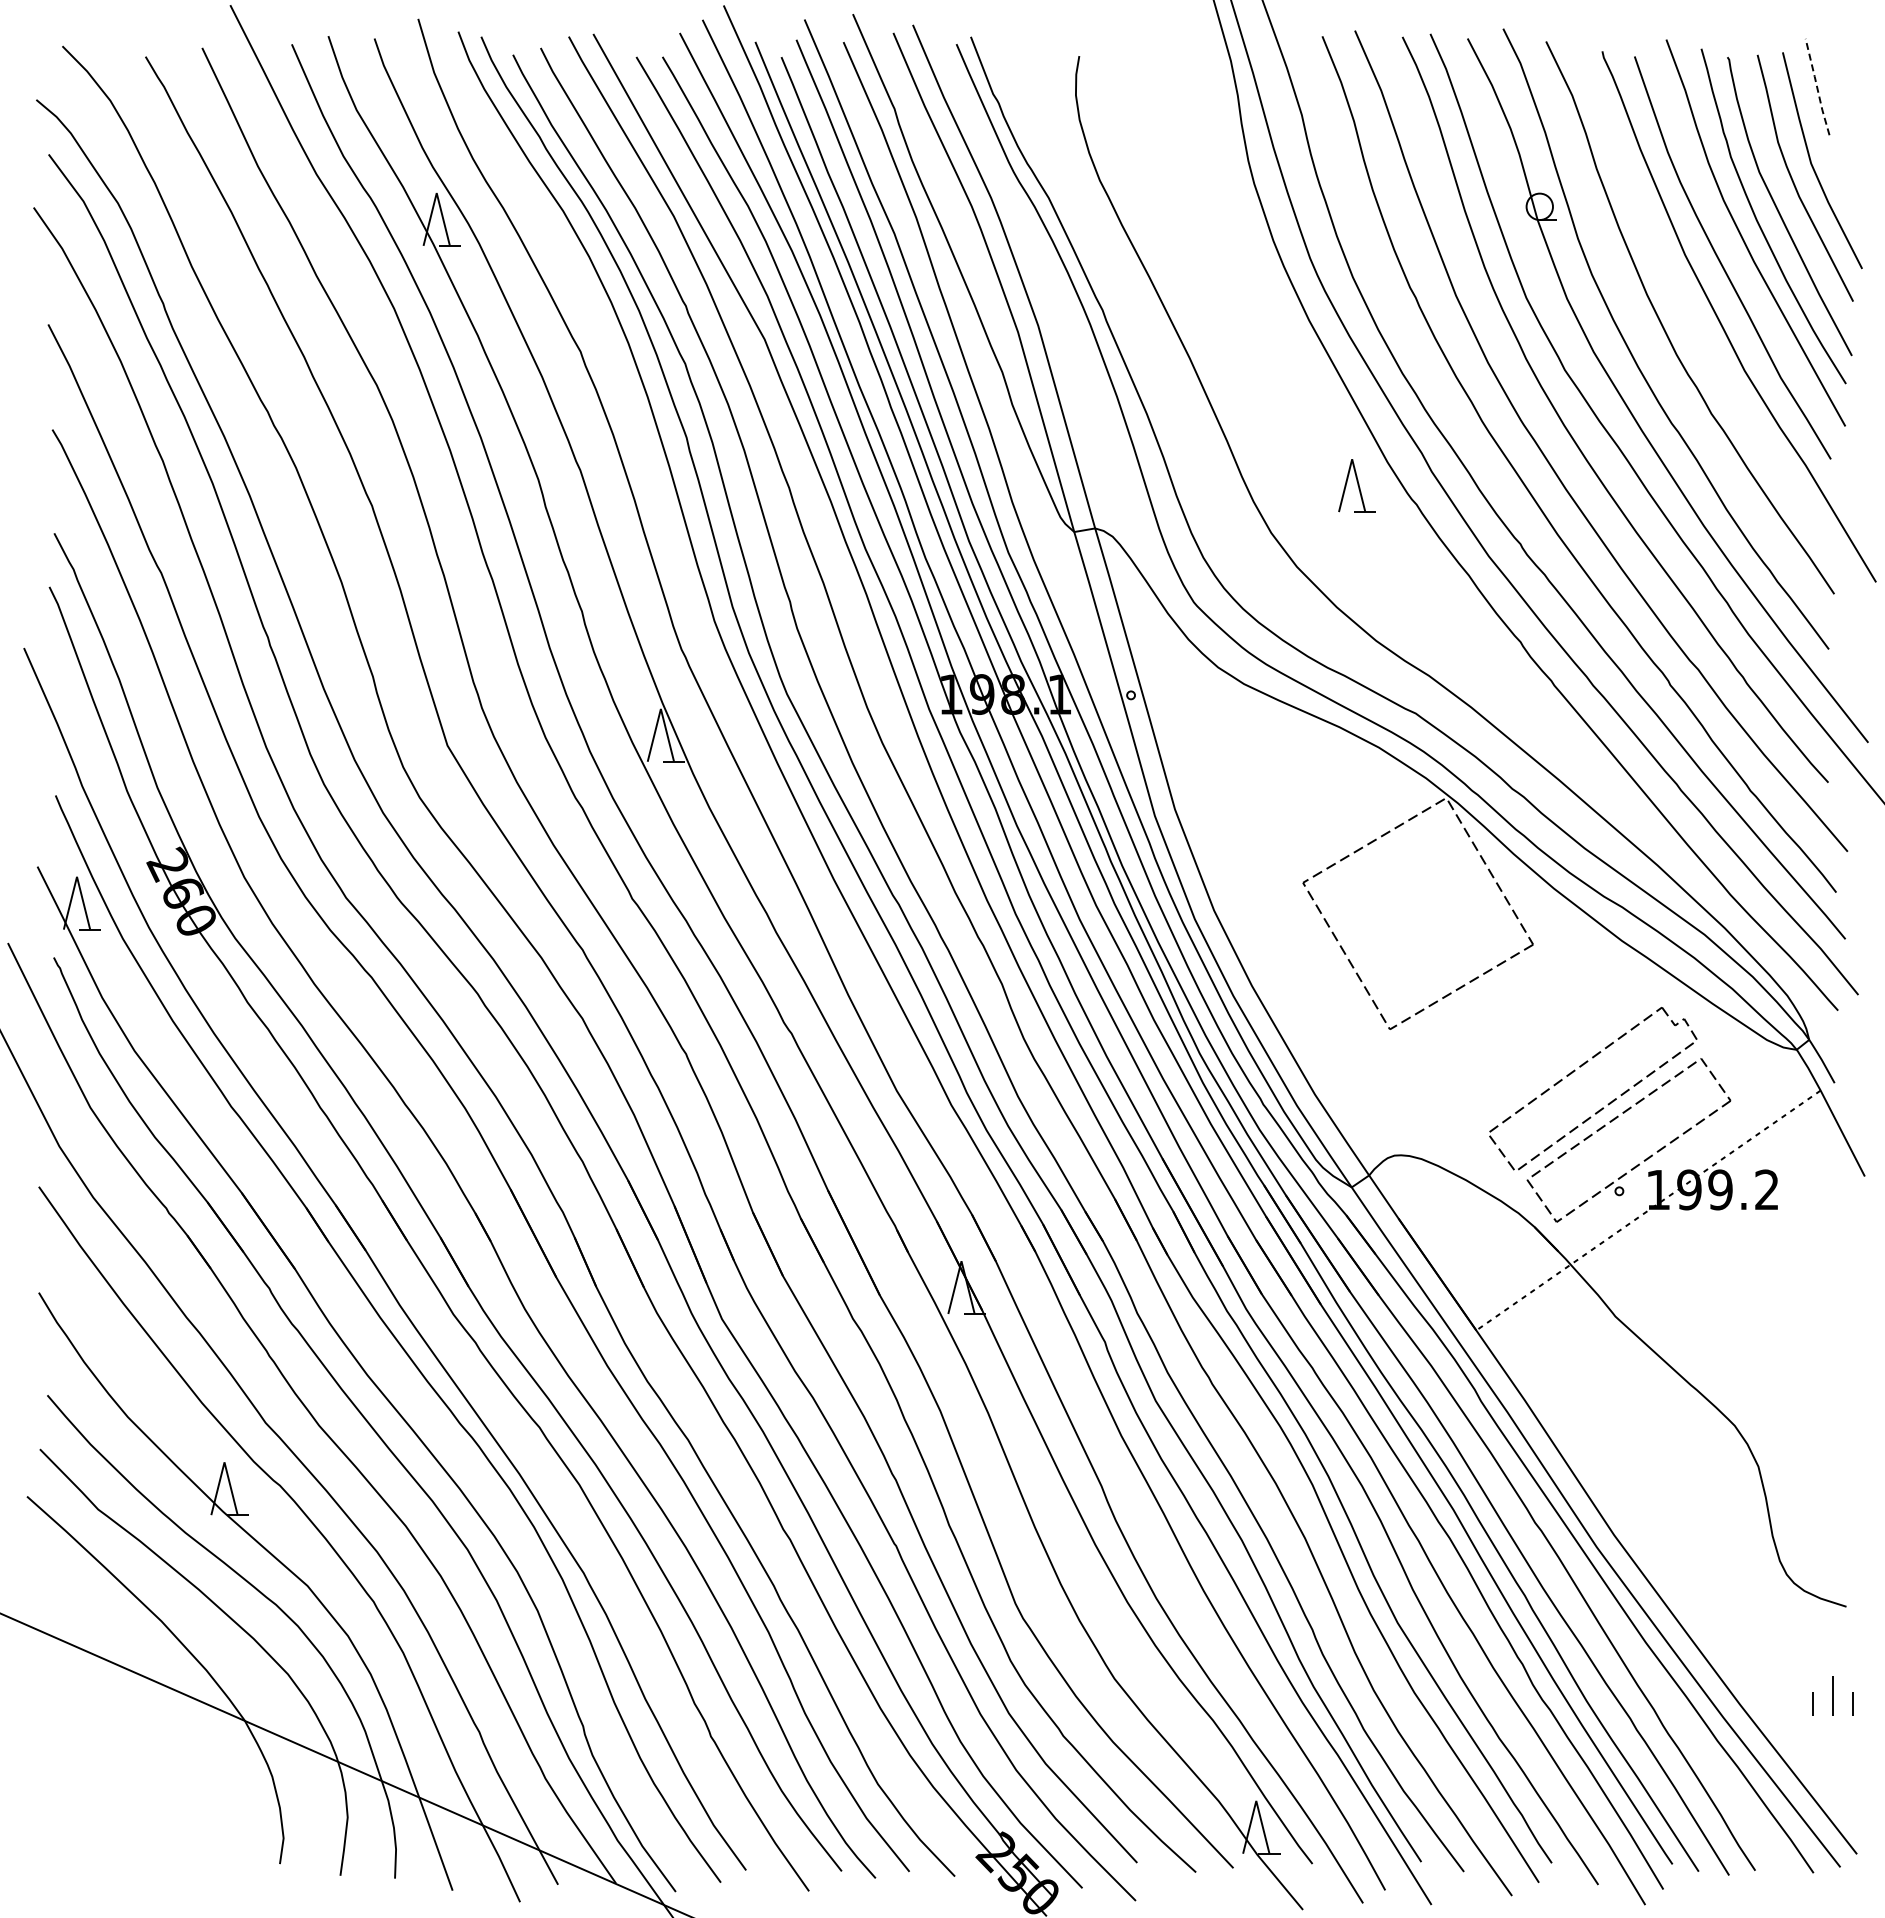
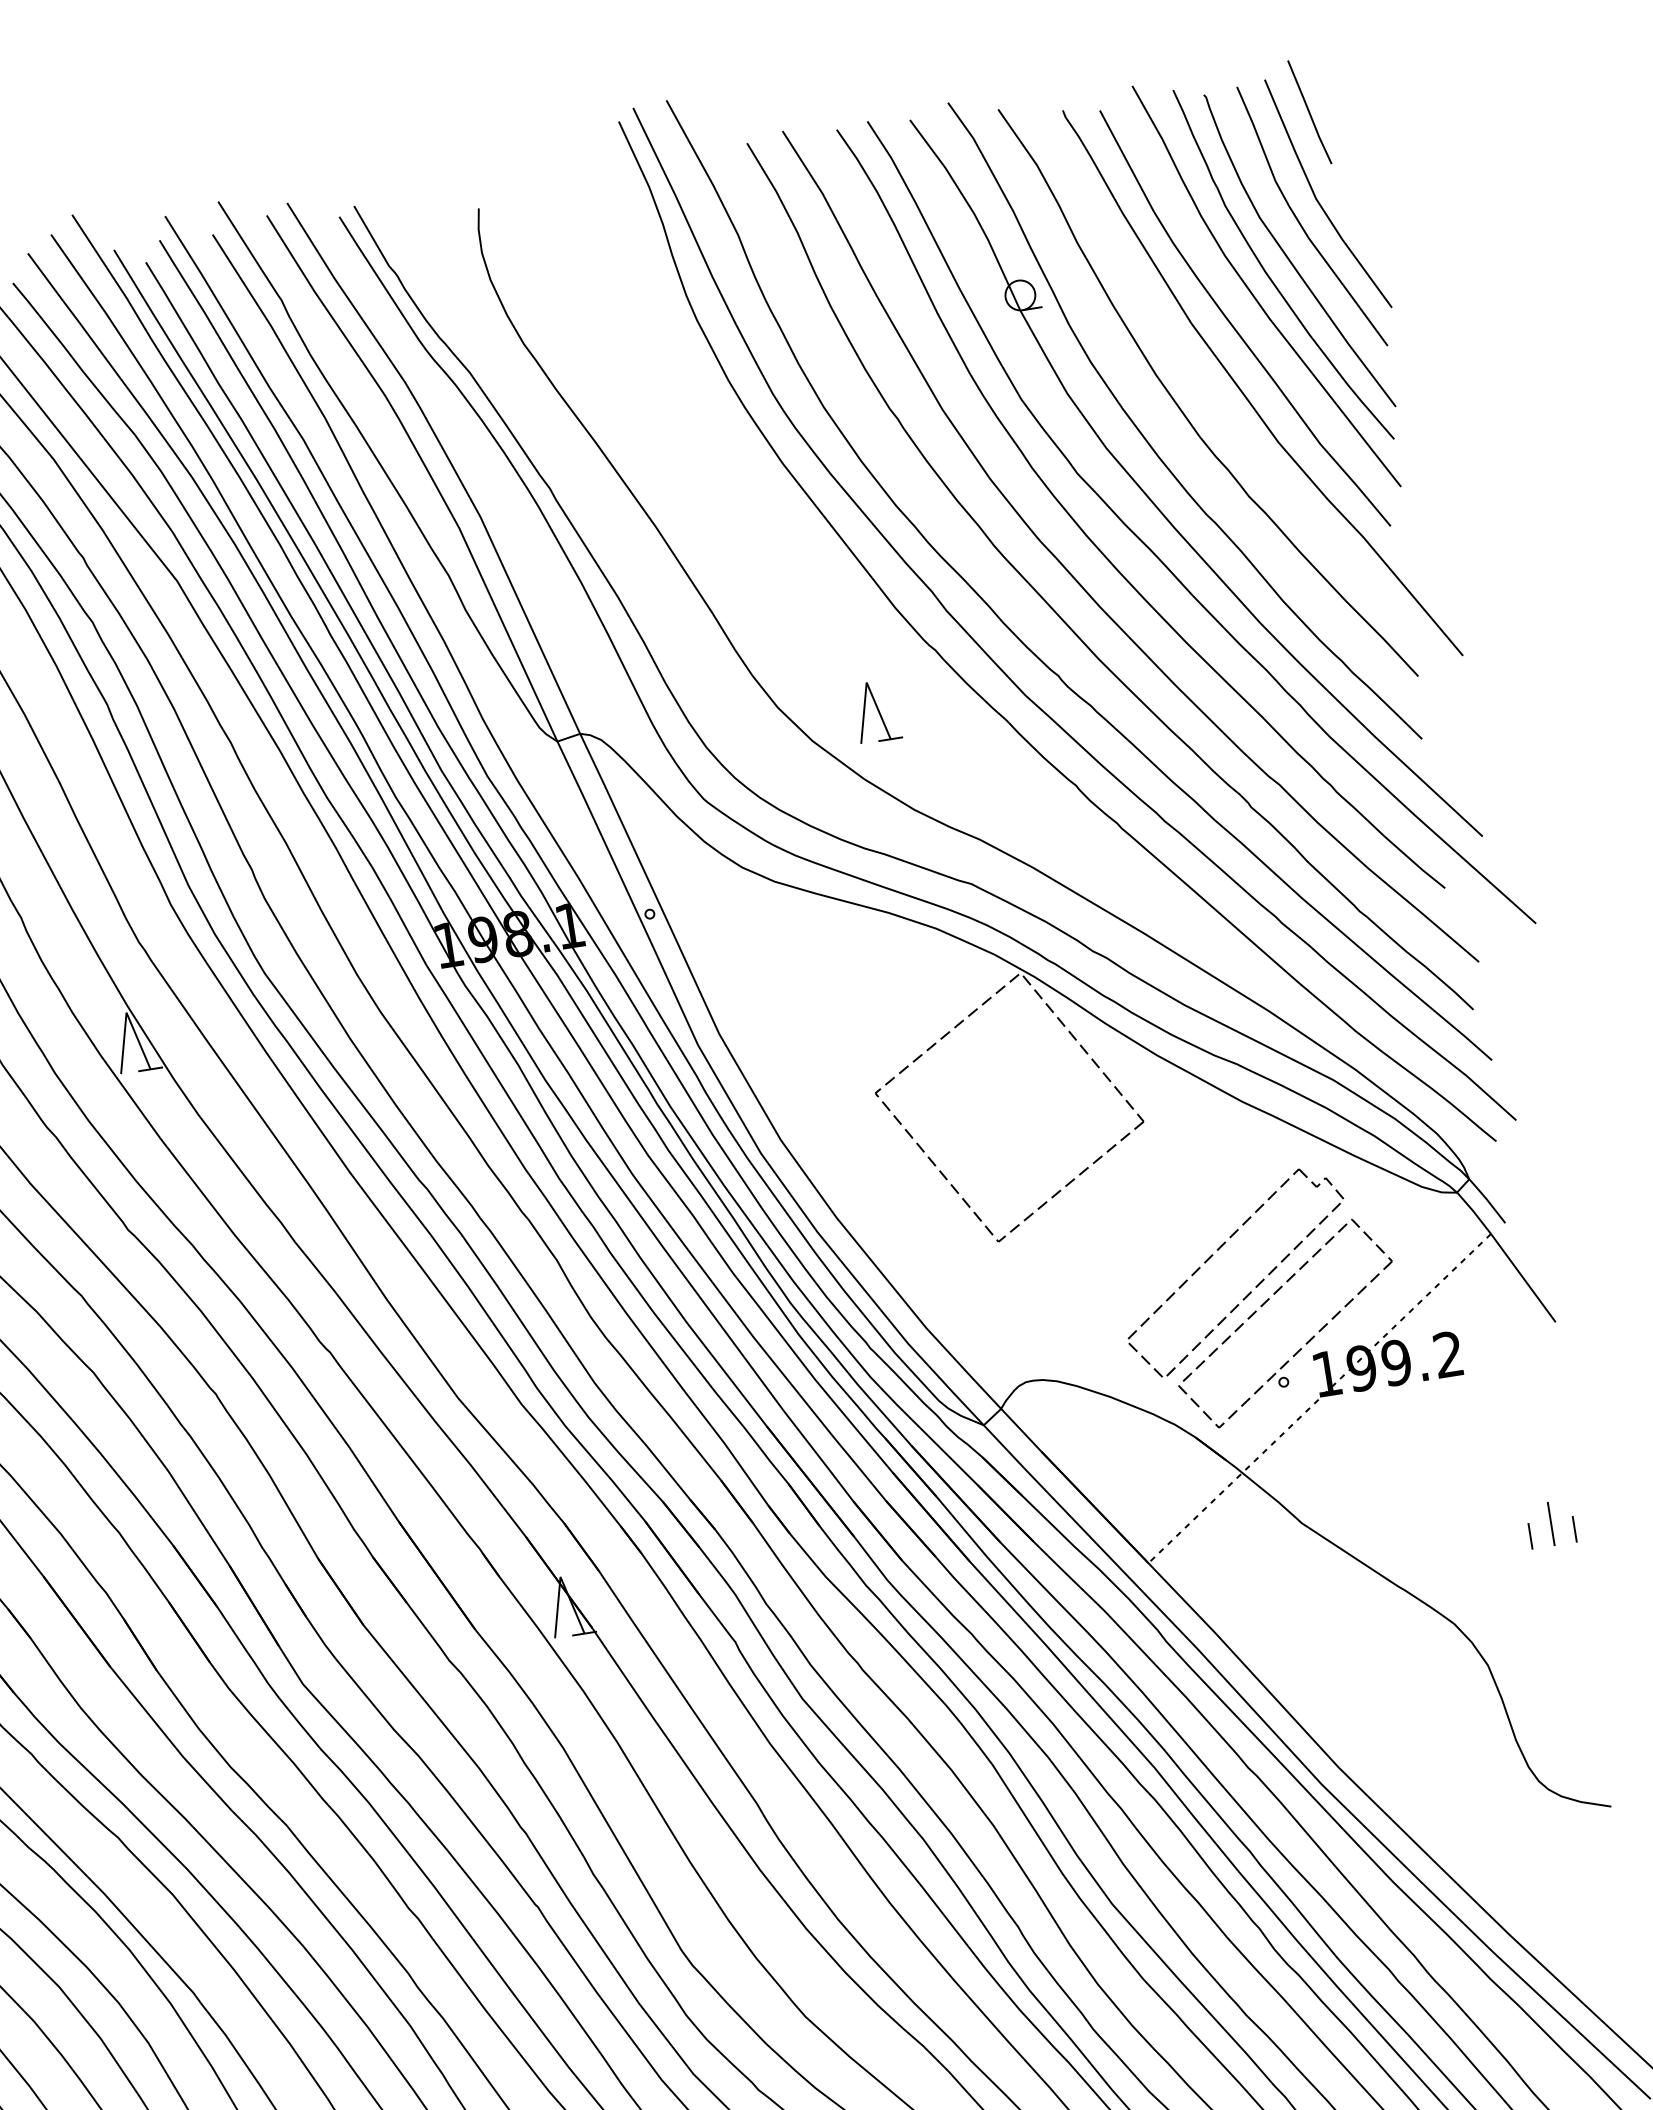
line: (1817, 87) -> (1309, 112), dashed -> solid
part: (1356, 485) -> (876, 711), moved
part: (1832, 1695) -> (1550, 1523), moved

